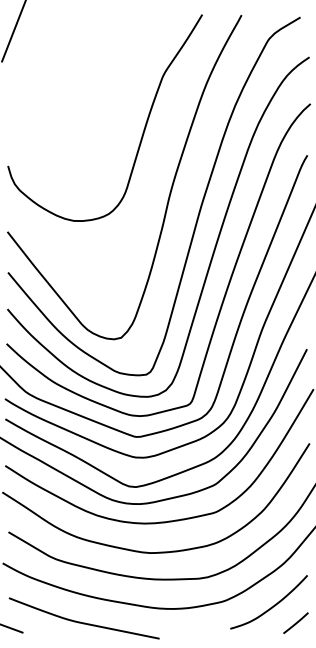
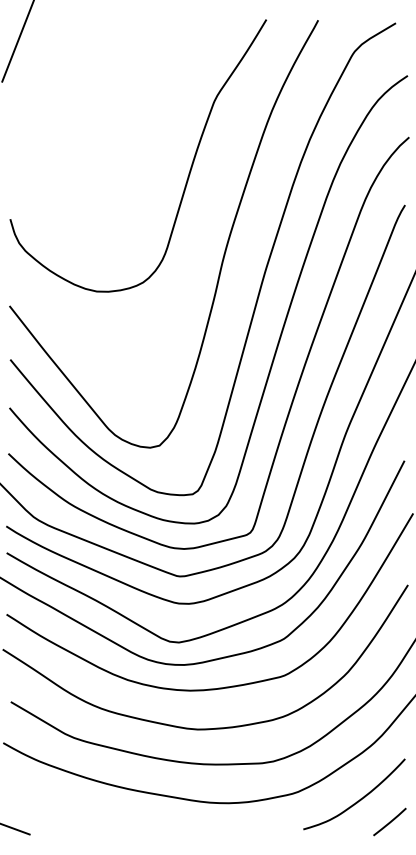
curve: (81, 622) -> (107, 820), removed

